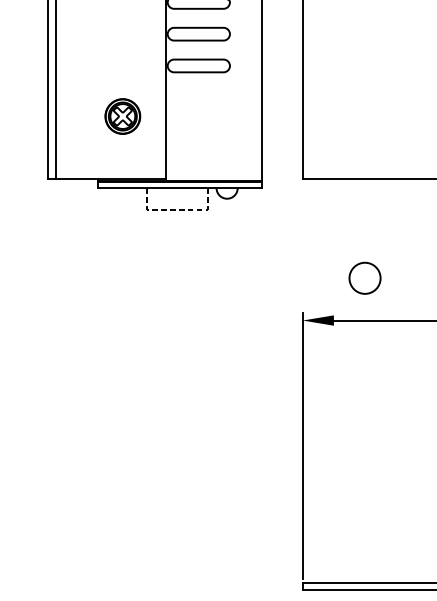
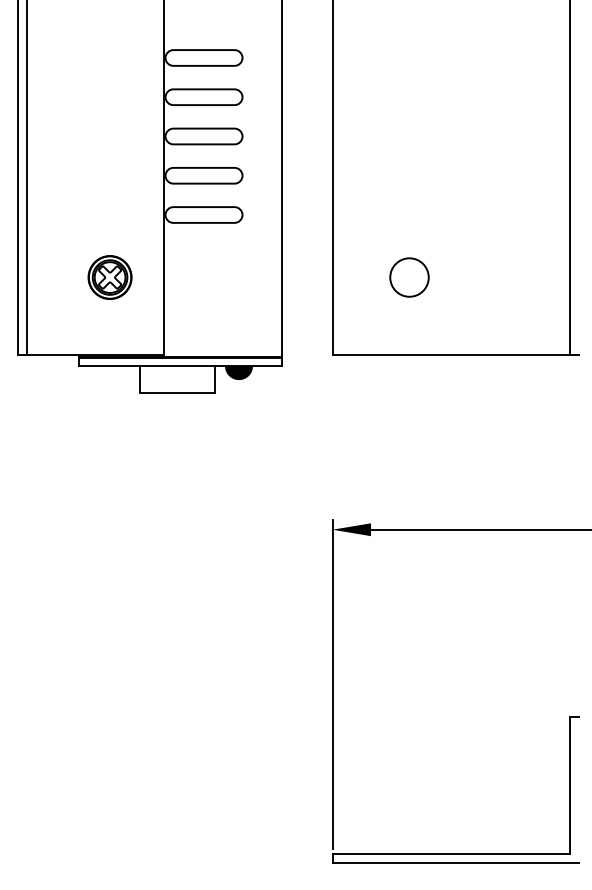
fill: (226, 193) -> (238, 372), added
line: (176, 209) -> (176, 392), dashed -> solid
circle: (365, 278) -> (409, 277), moved

